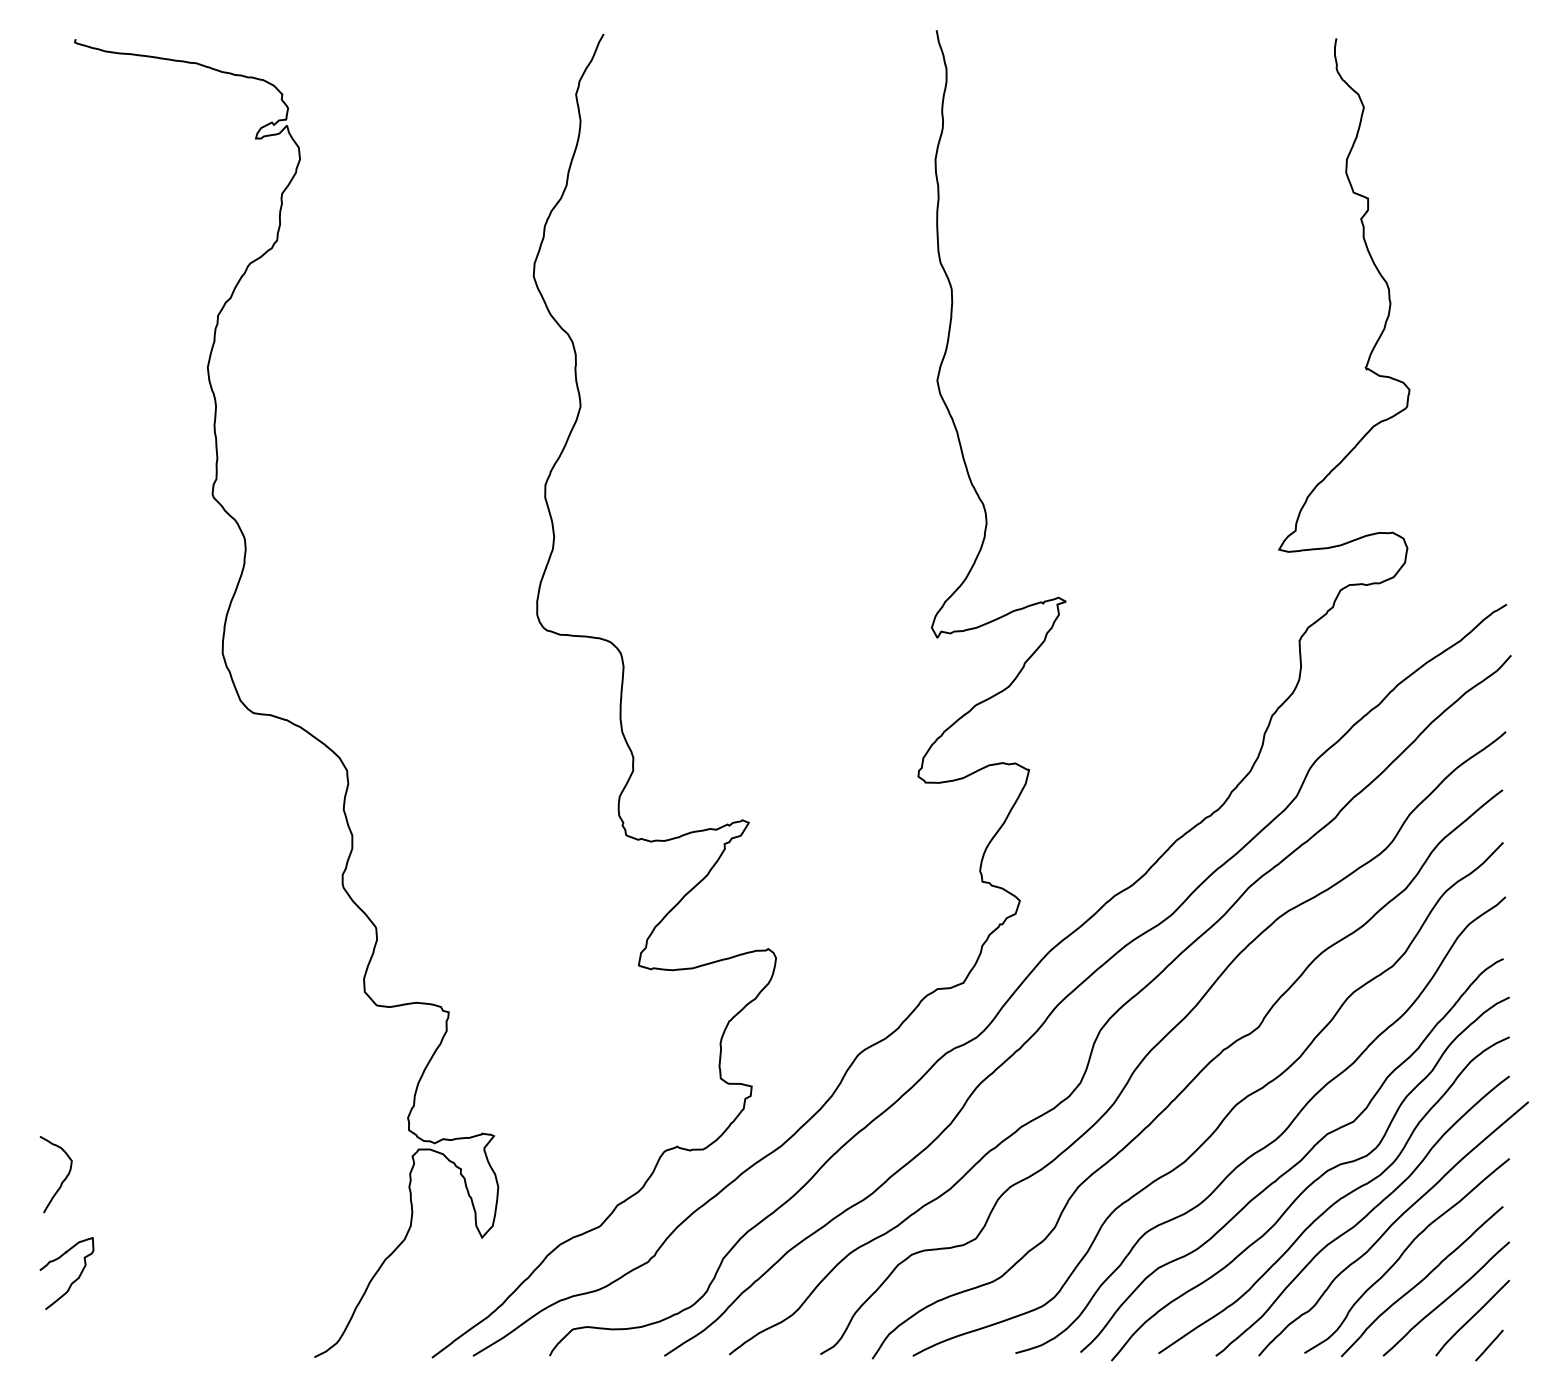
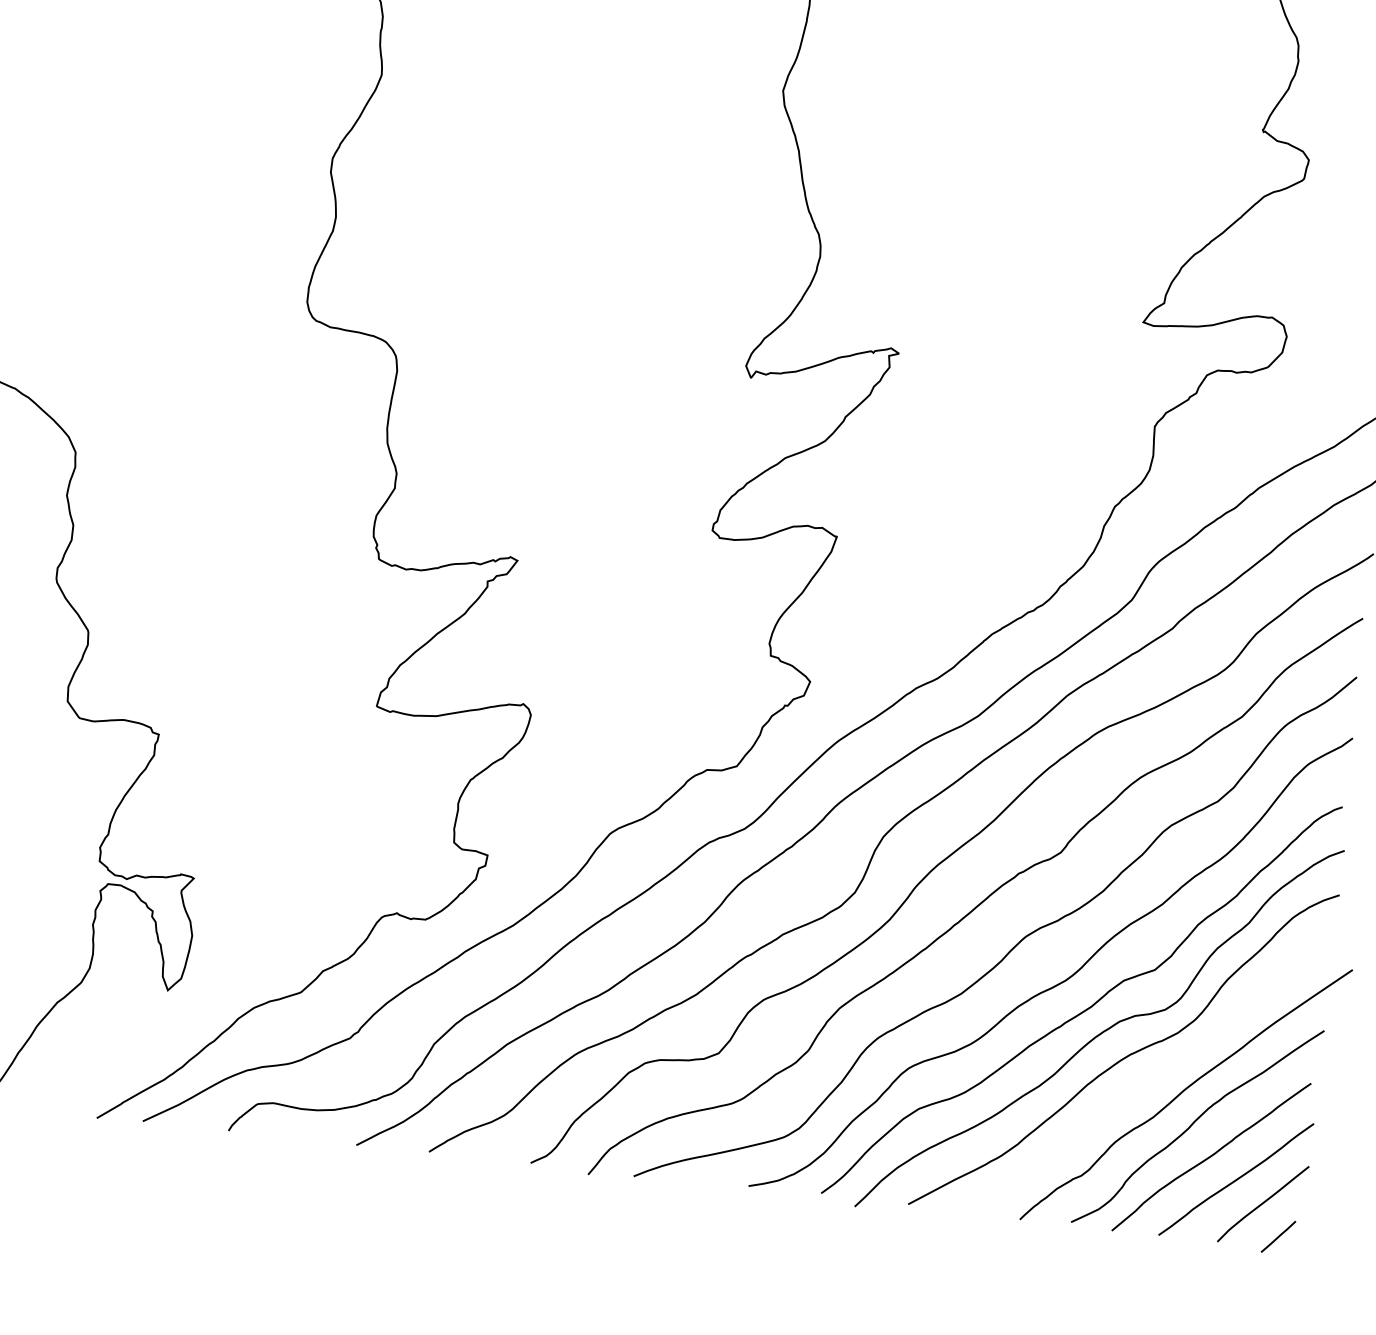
curve: (1364, 1216) -> (1155, 1077), removed

